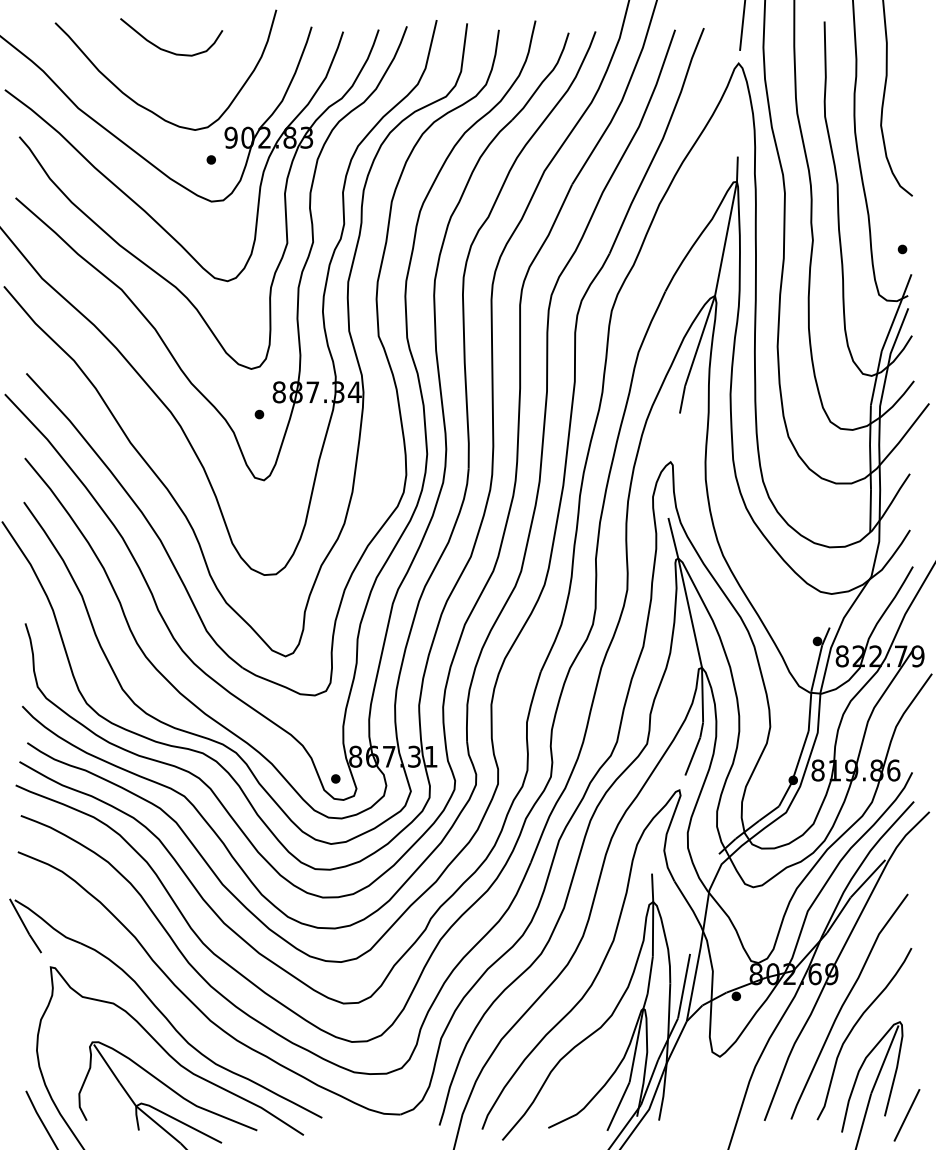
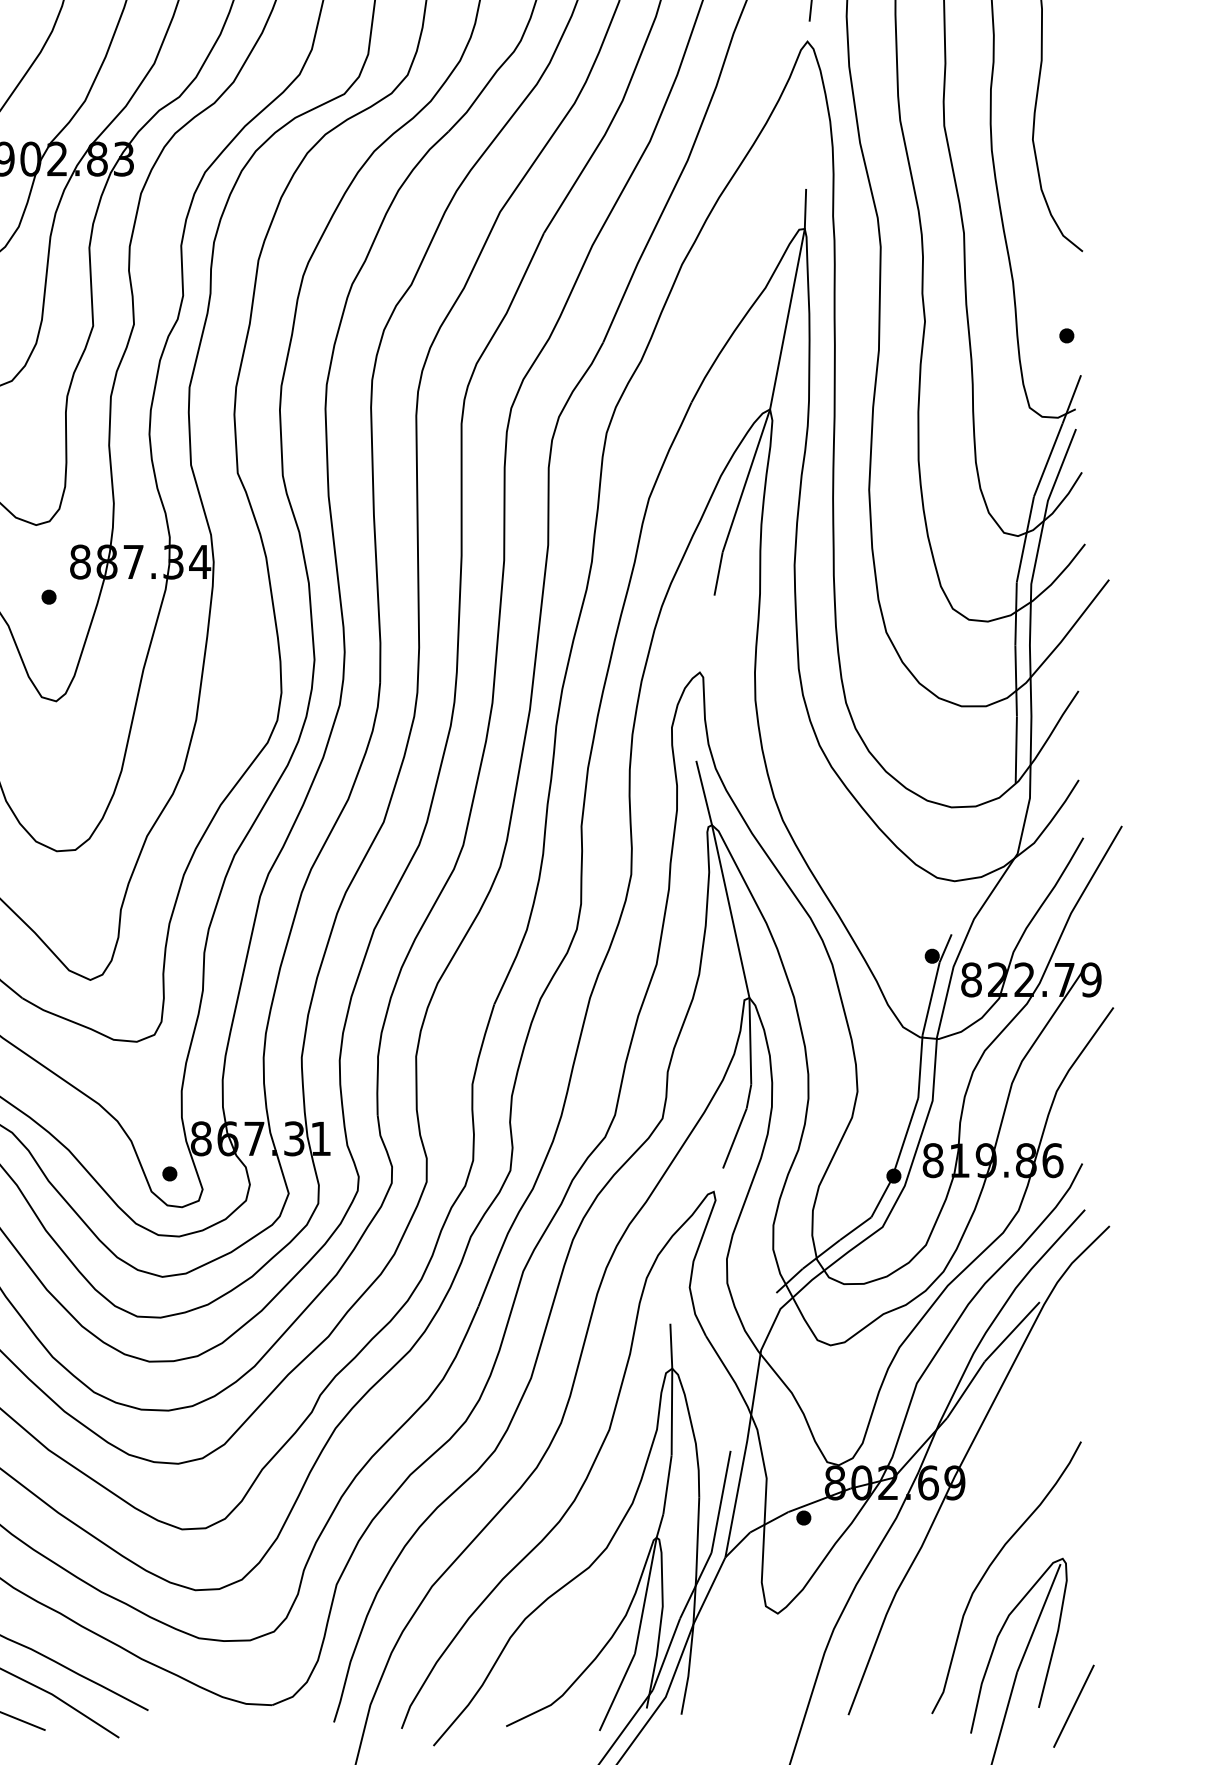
curve: (844, 1004) -> (974, 1530), removed

